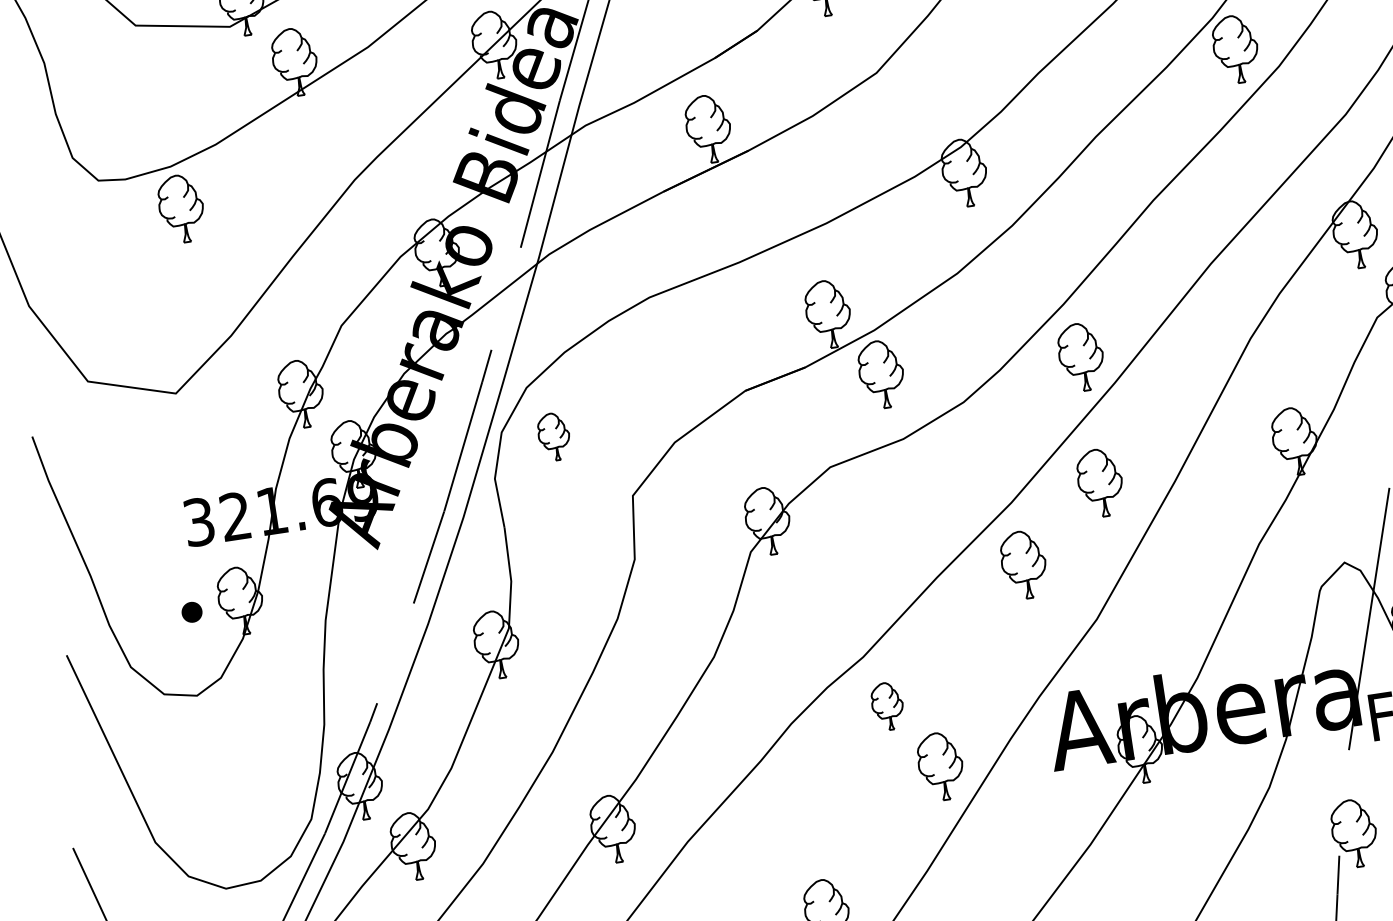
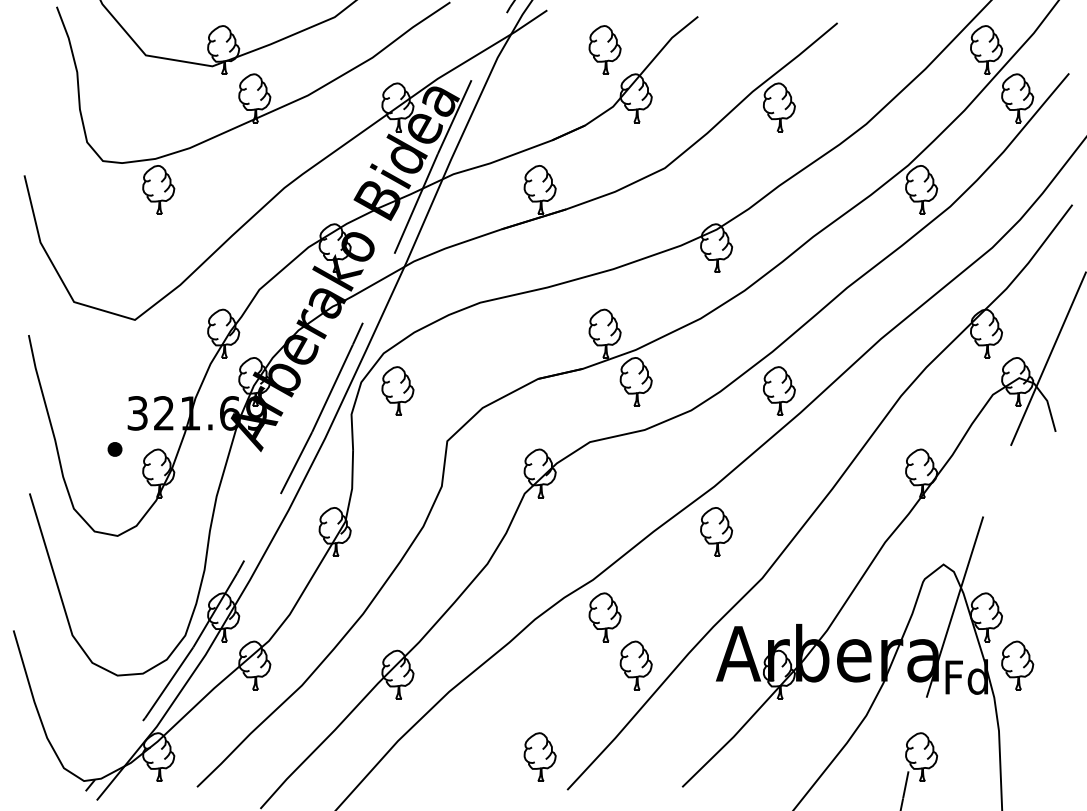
part: (553, 436) -> (397, 390), size x1.43
part: (1100, 482) -> (779, 481), removed
part: (191, 612) -> (114, 449), moved
part: (886, 706) -> (604, 617), size x1.43

